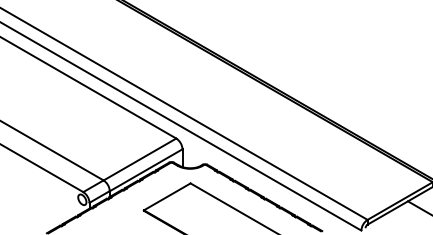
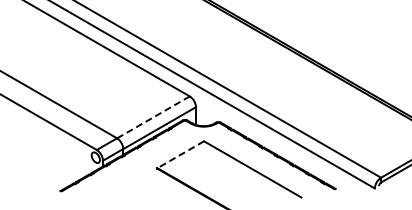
line: (139, 159) -> (152, 117), solid -> dashed
line: (167, 196) -> (180, 154), solid -> dashed

